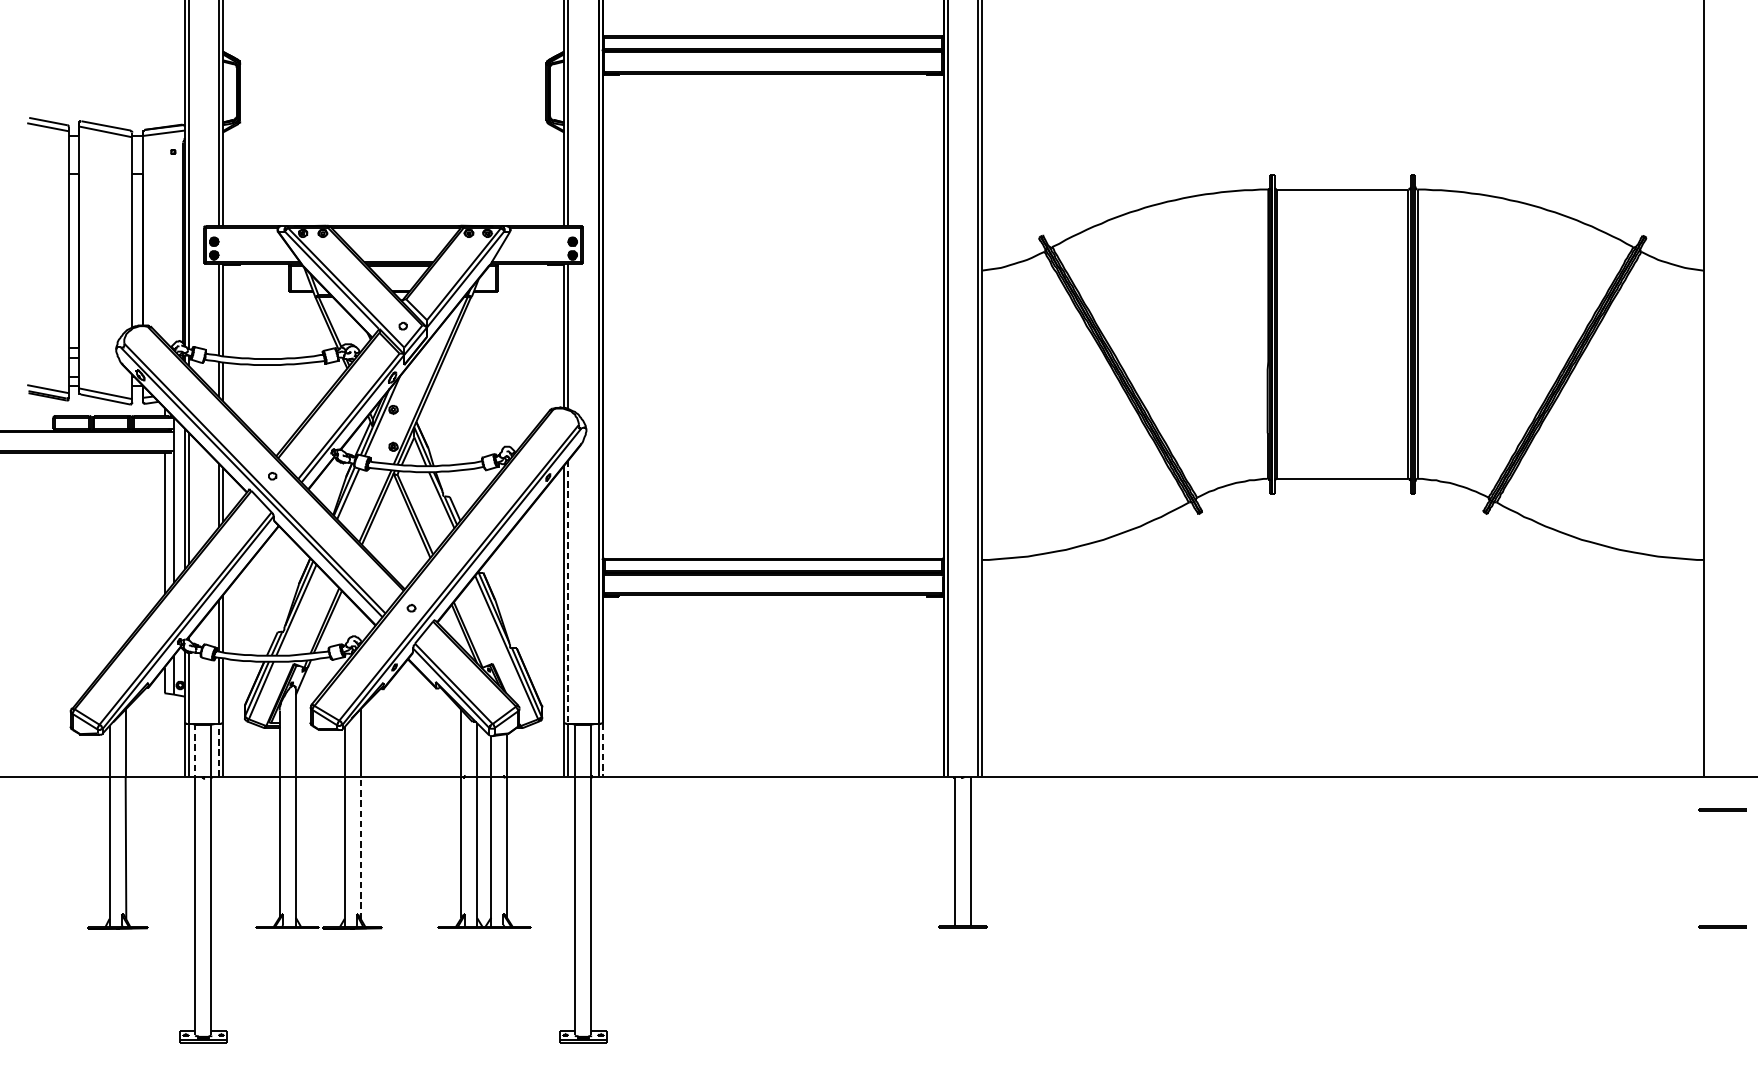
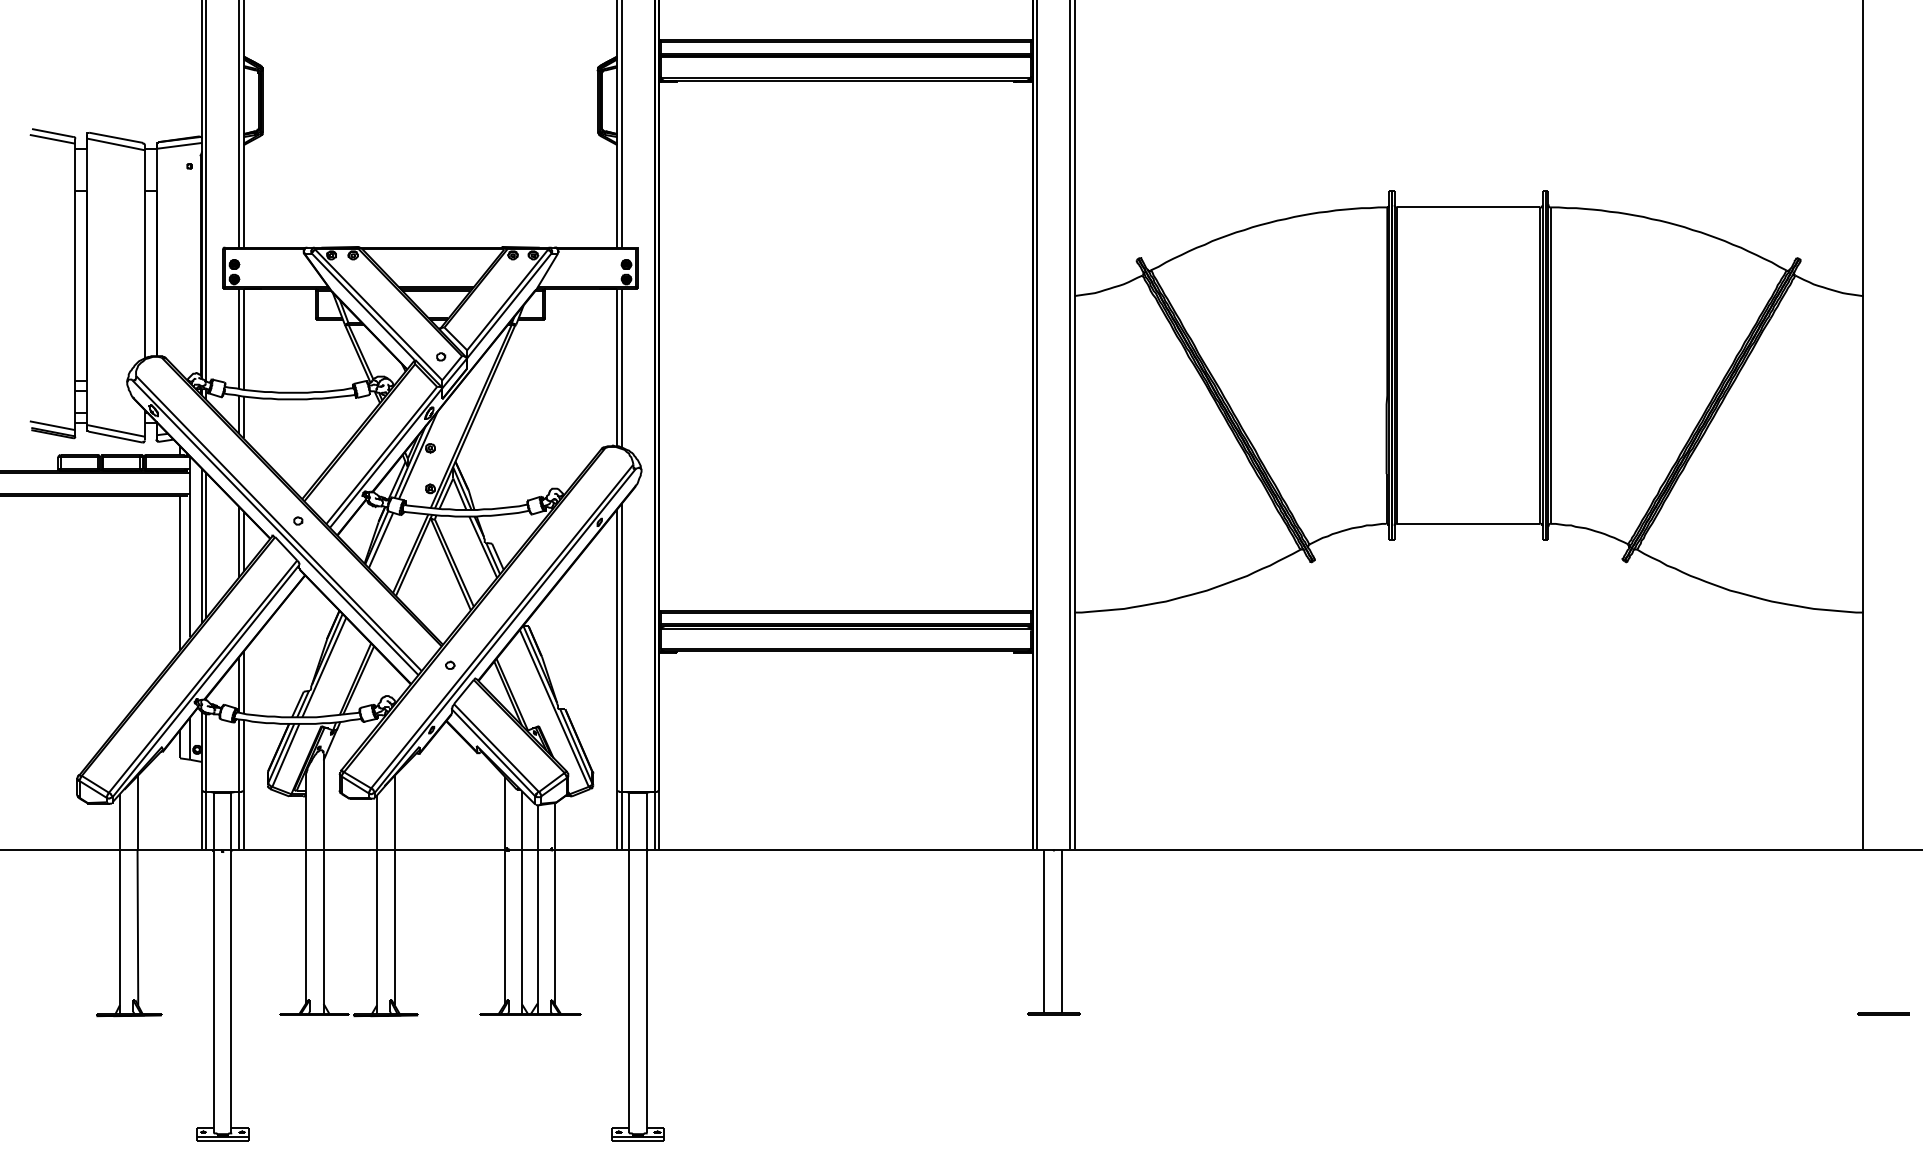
line: (568, 592) -> (621, 648), dashed -> solid
line: (195, 750) -> (213, 820), dashed -> solid
line: (218, 750) -> (239, 820), dashed -> solid
line: (602, 750) -> (659, 820), dashed -> solid
line: (1721, 809) -> (1883, 885), removed
line: (360, 847) -> (394, 927), dashed -> solid

